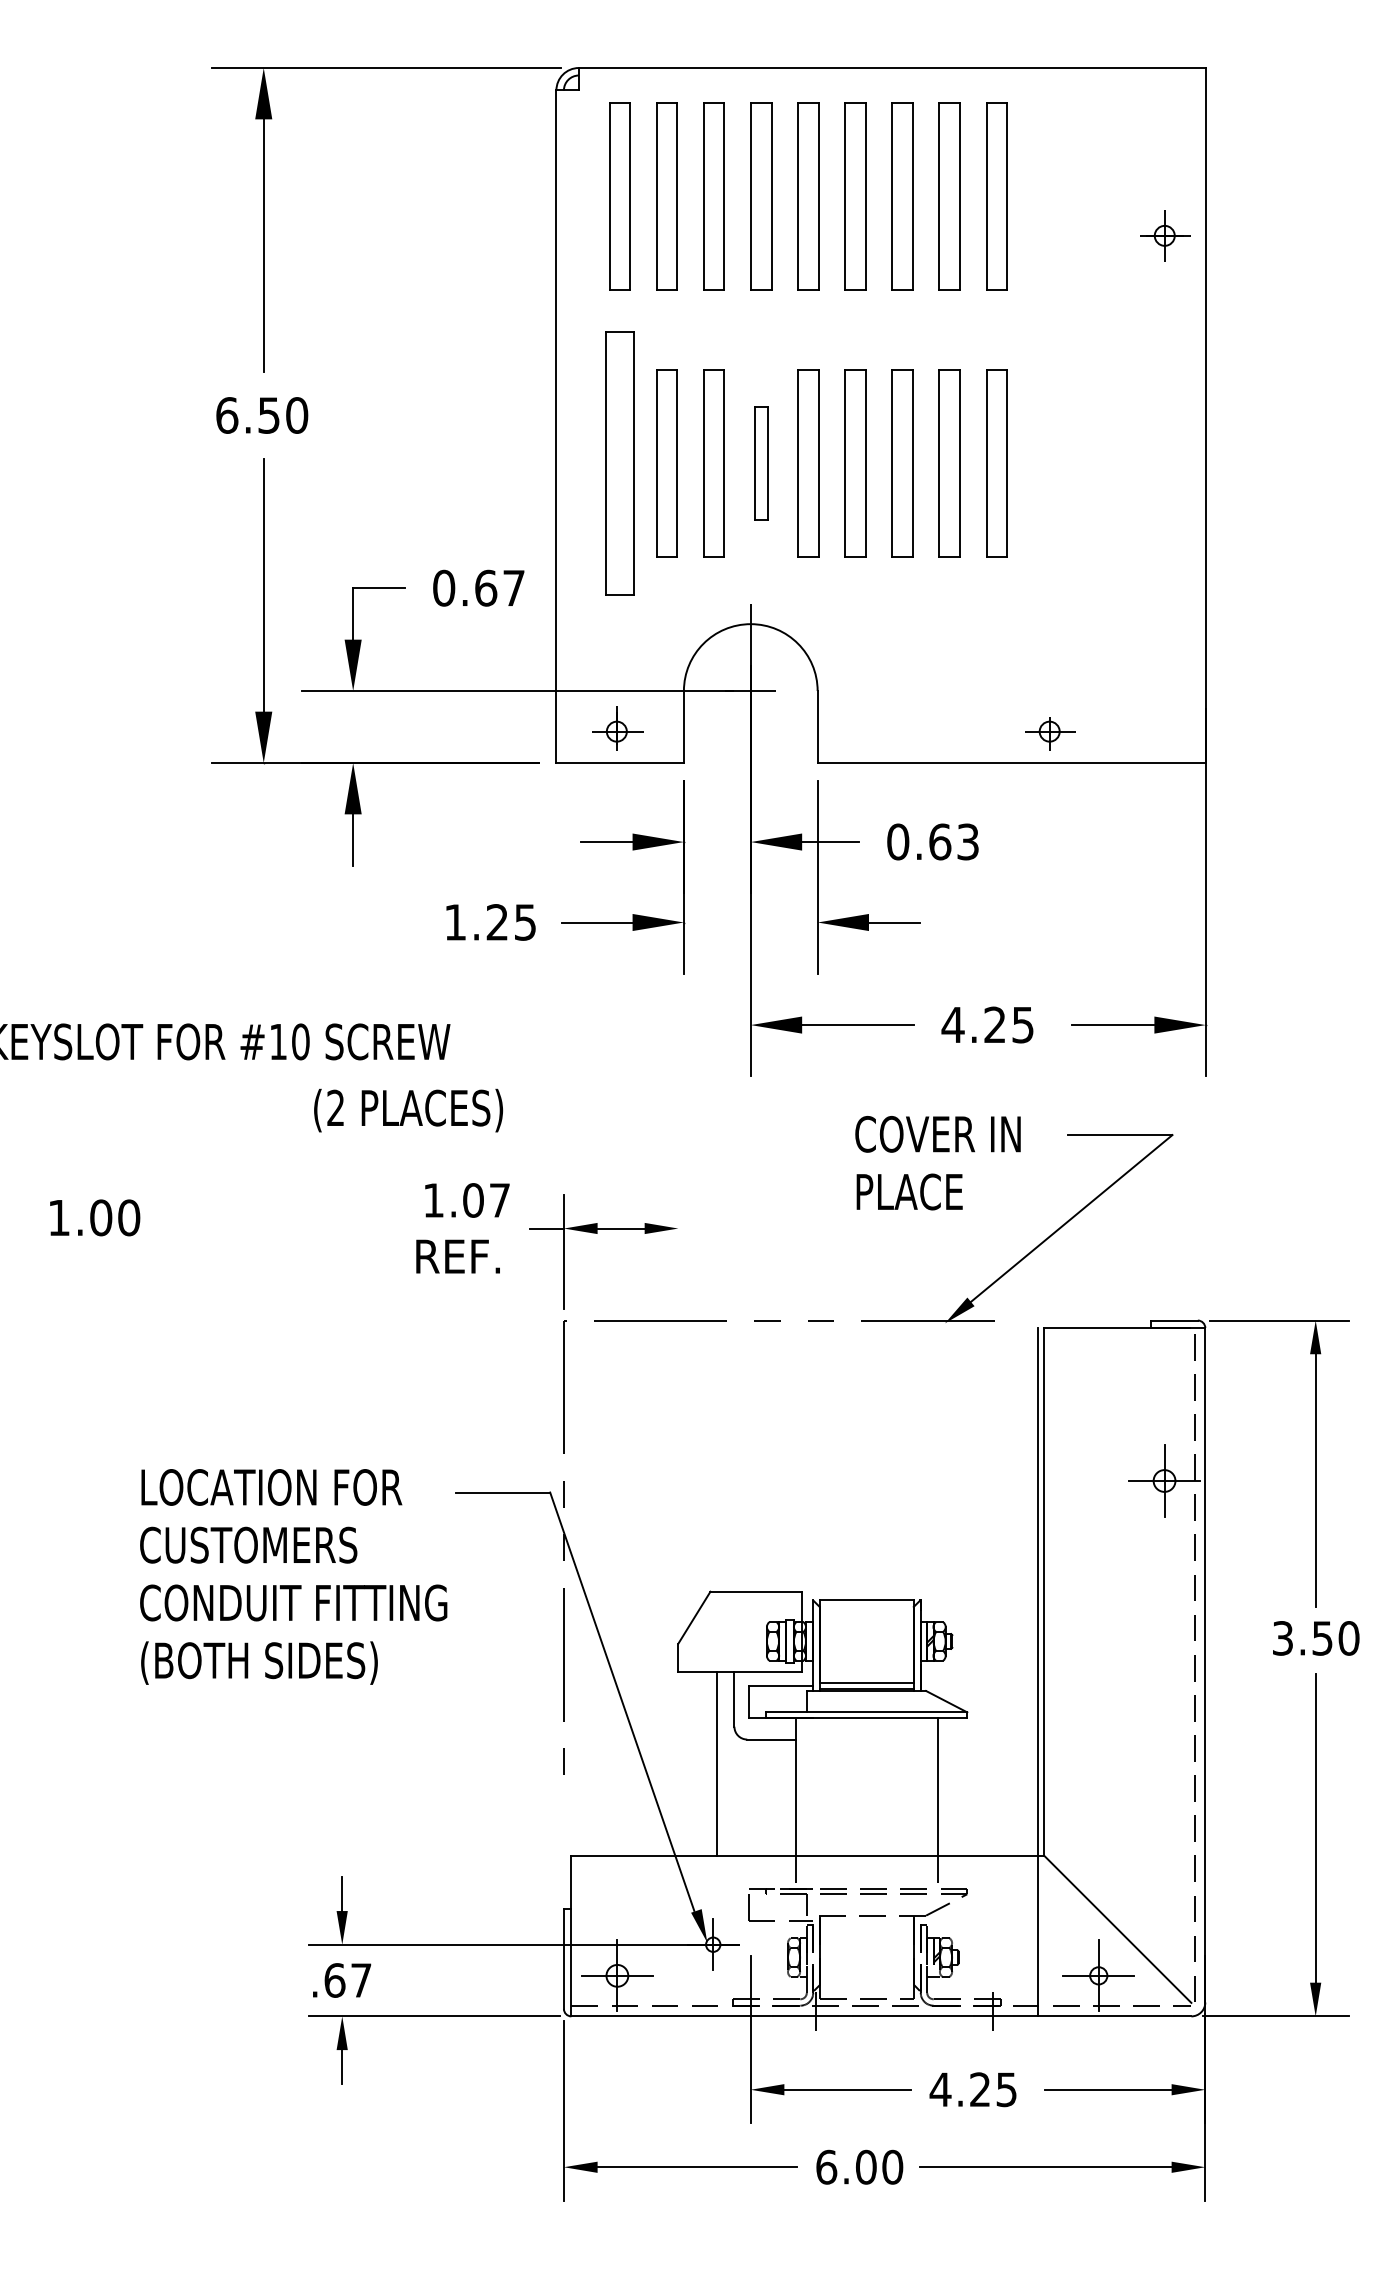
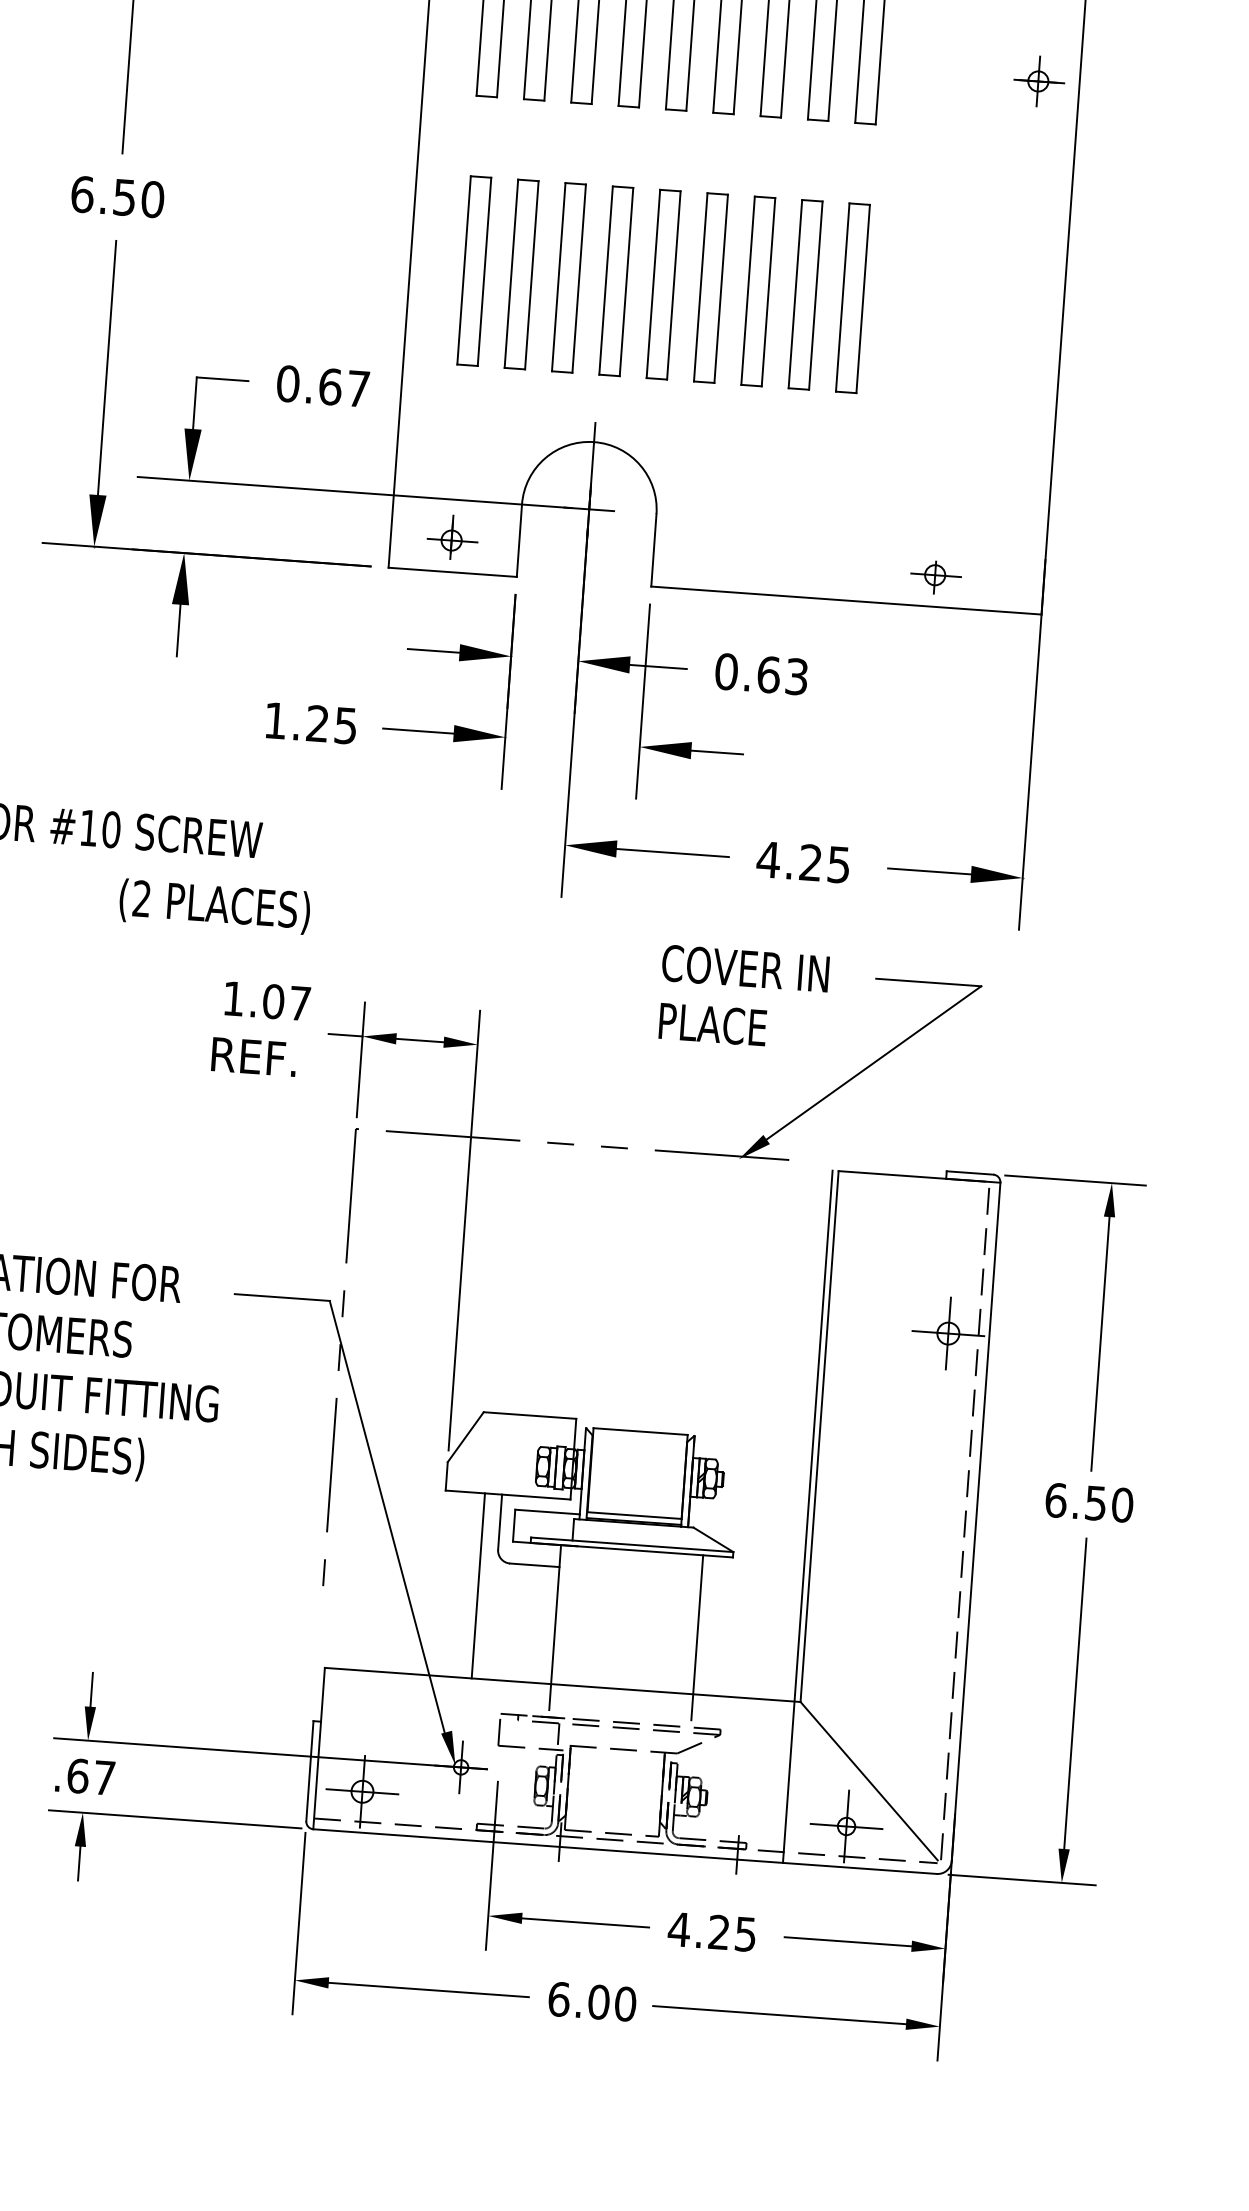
part: (619, 463) -> (473, 271), size x0.71
part: (761, 463) -> (616, 281), size x1.67
part: (1050, 733) -> (935, 577), moved
line: (678, 1413) -> (464, 1230), added
text: (1282, 1638) -> (1055, 1500), 3.50 -> 6.50

